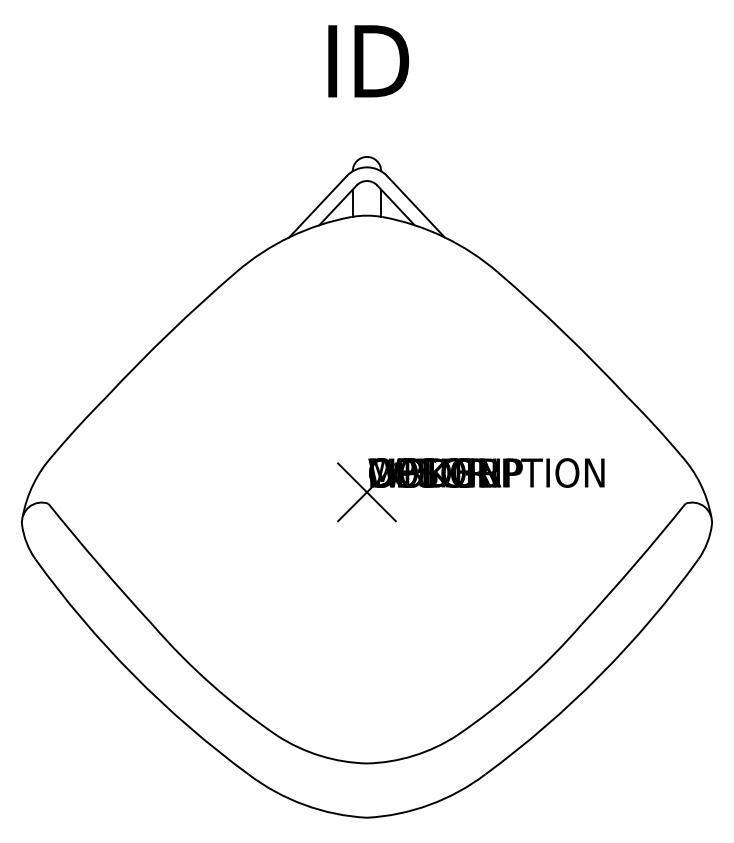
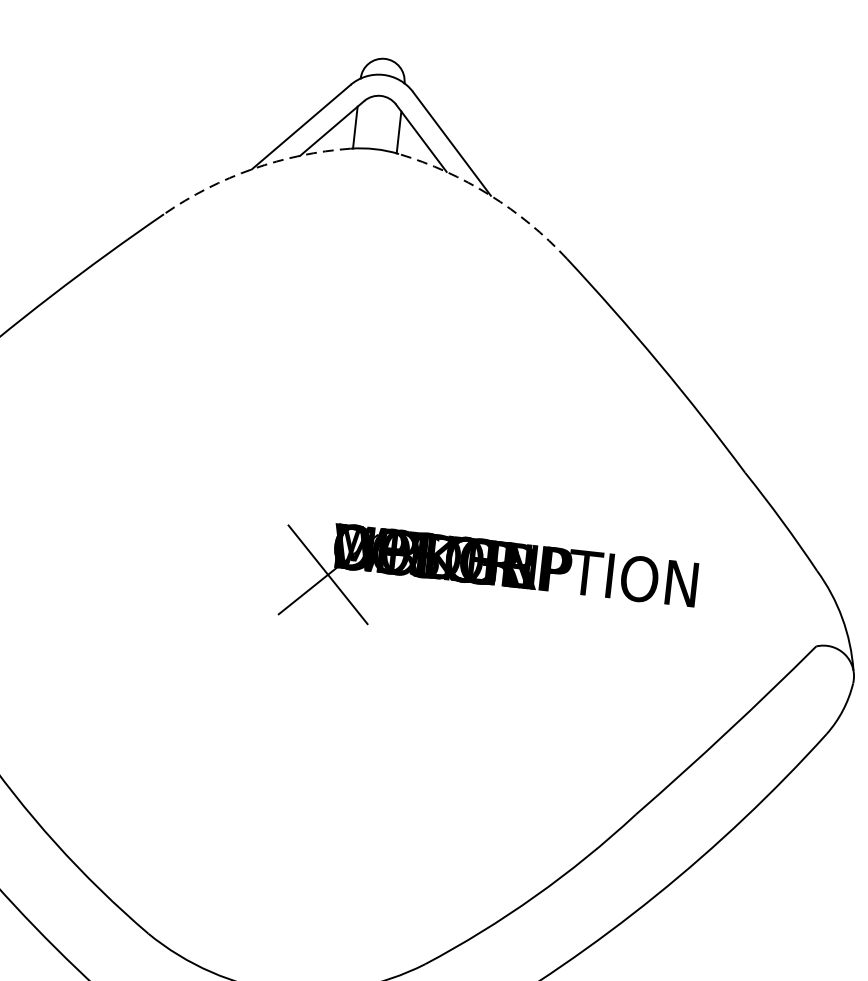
arc: (289, 237) -> (252, 169), solid -> dashed
arc: (444, 237) -> (490, 195), solid -> dashed

